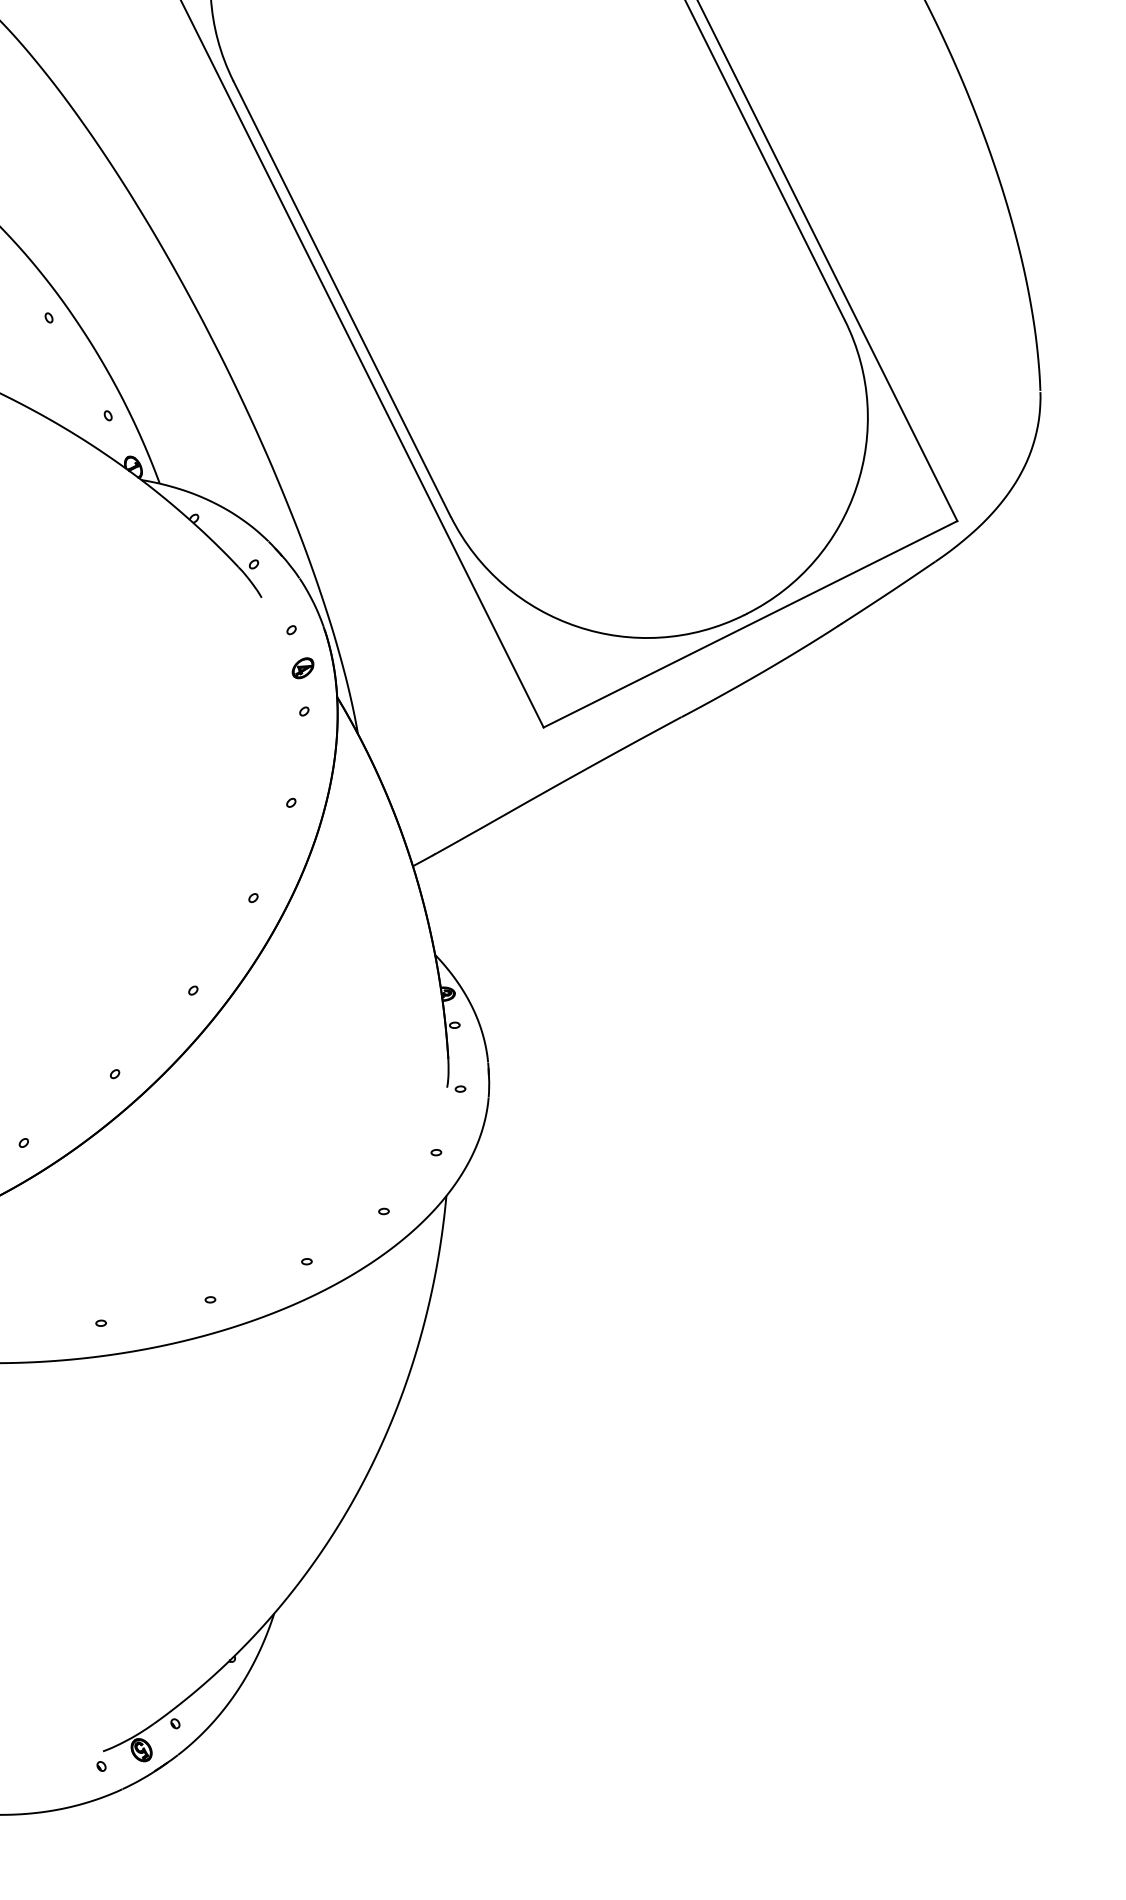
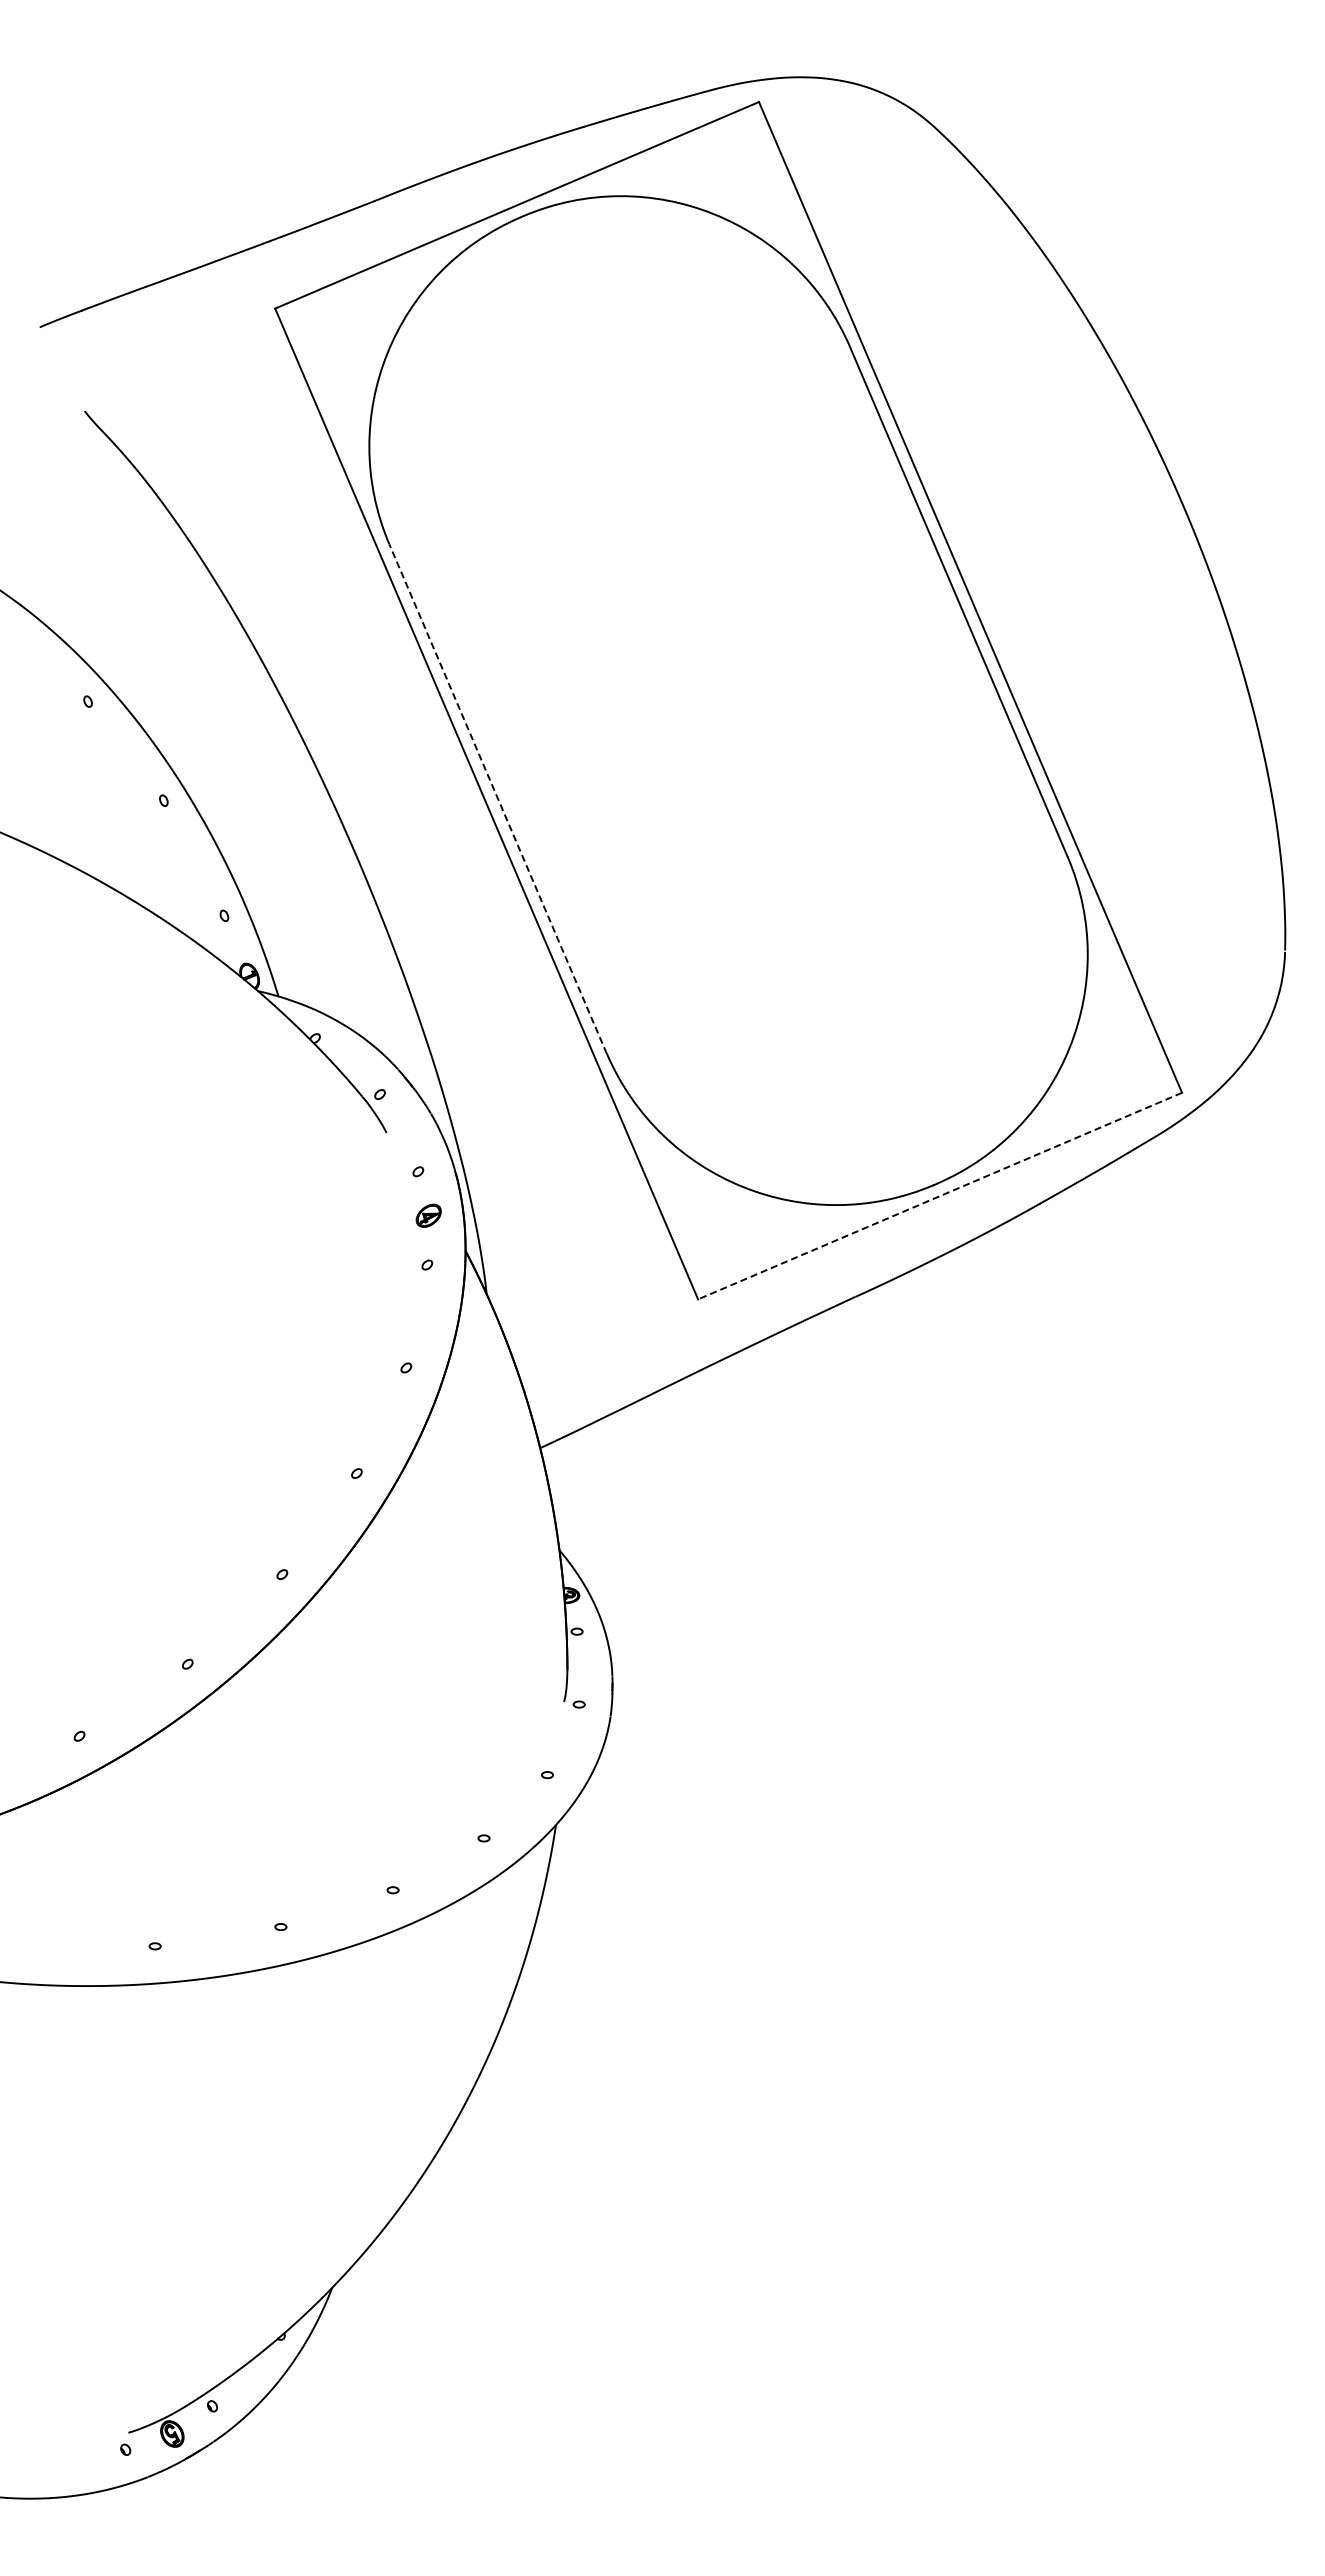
line: (342, 299) -> (498, 799), solid -> dashed
line: (750, 624) -> (939, 1196), solid -> dashed

